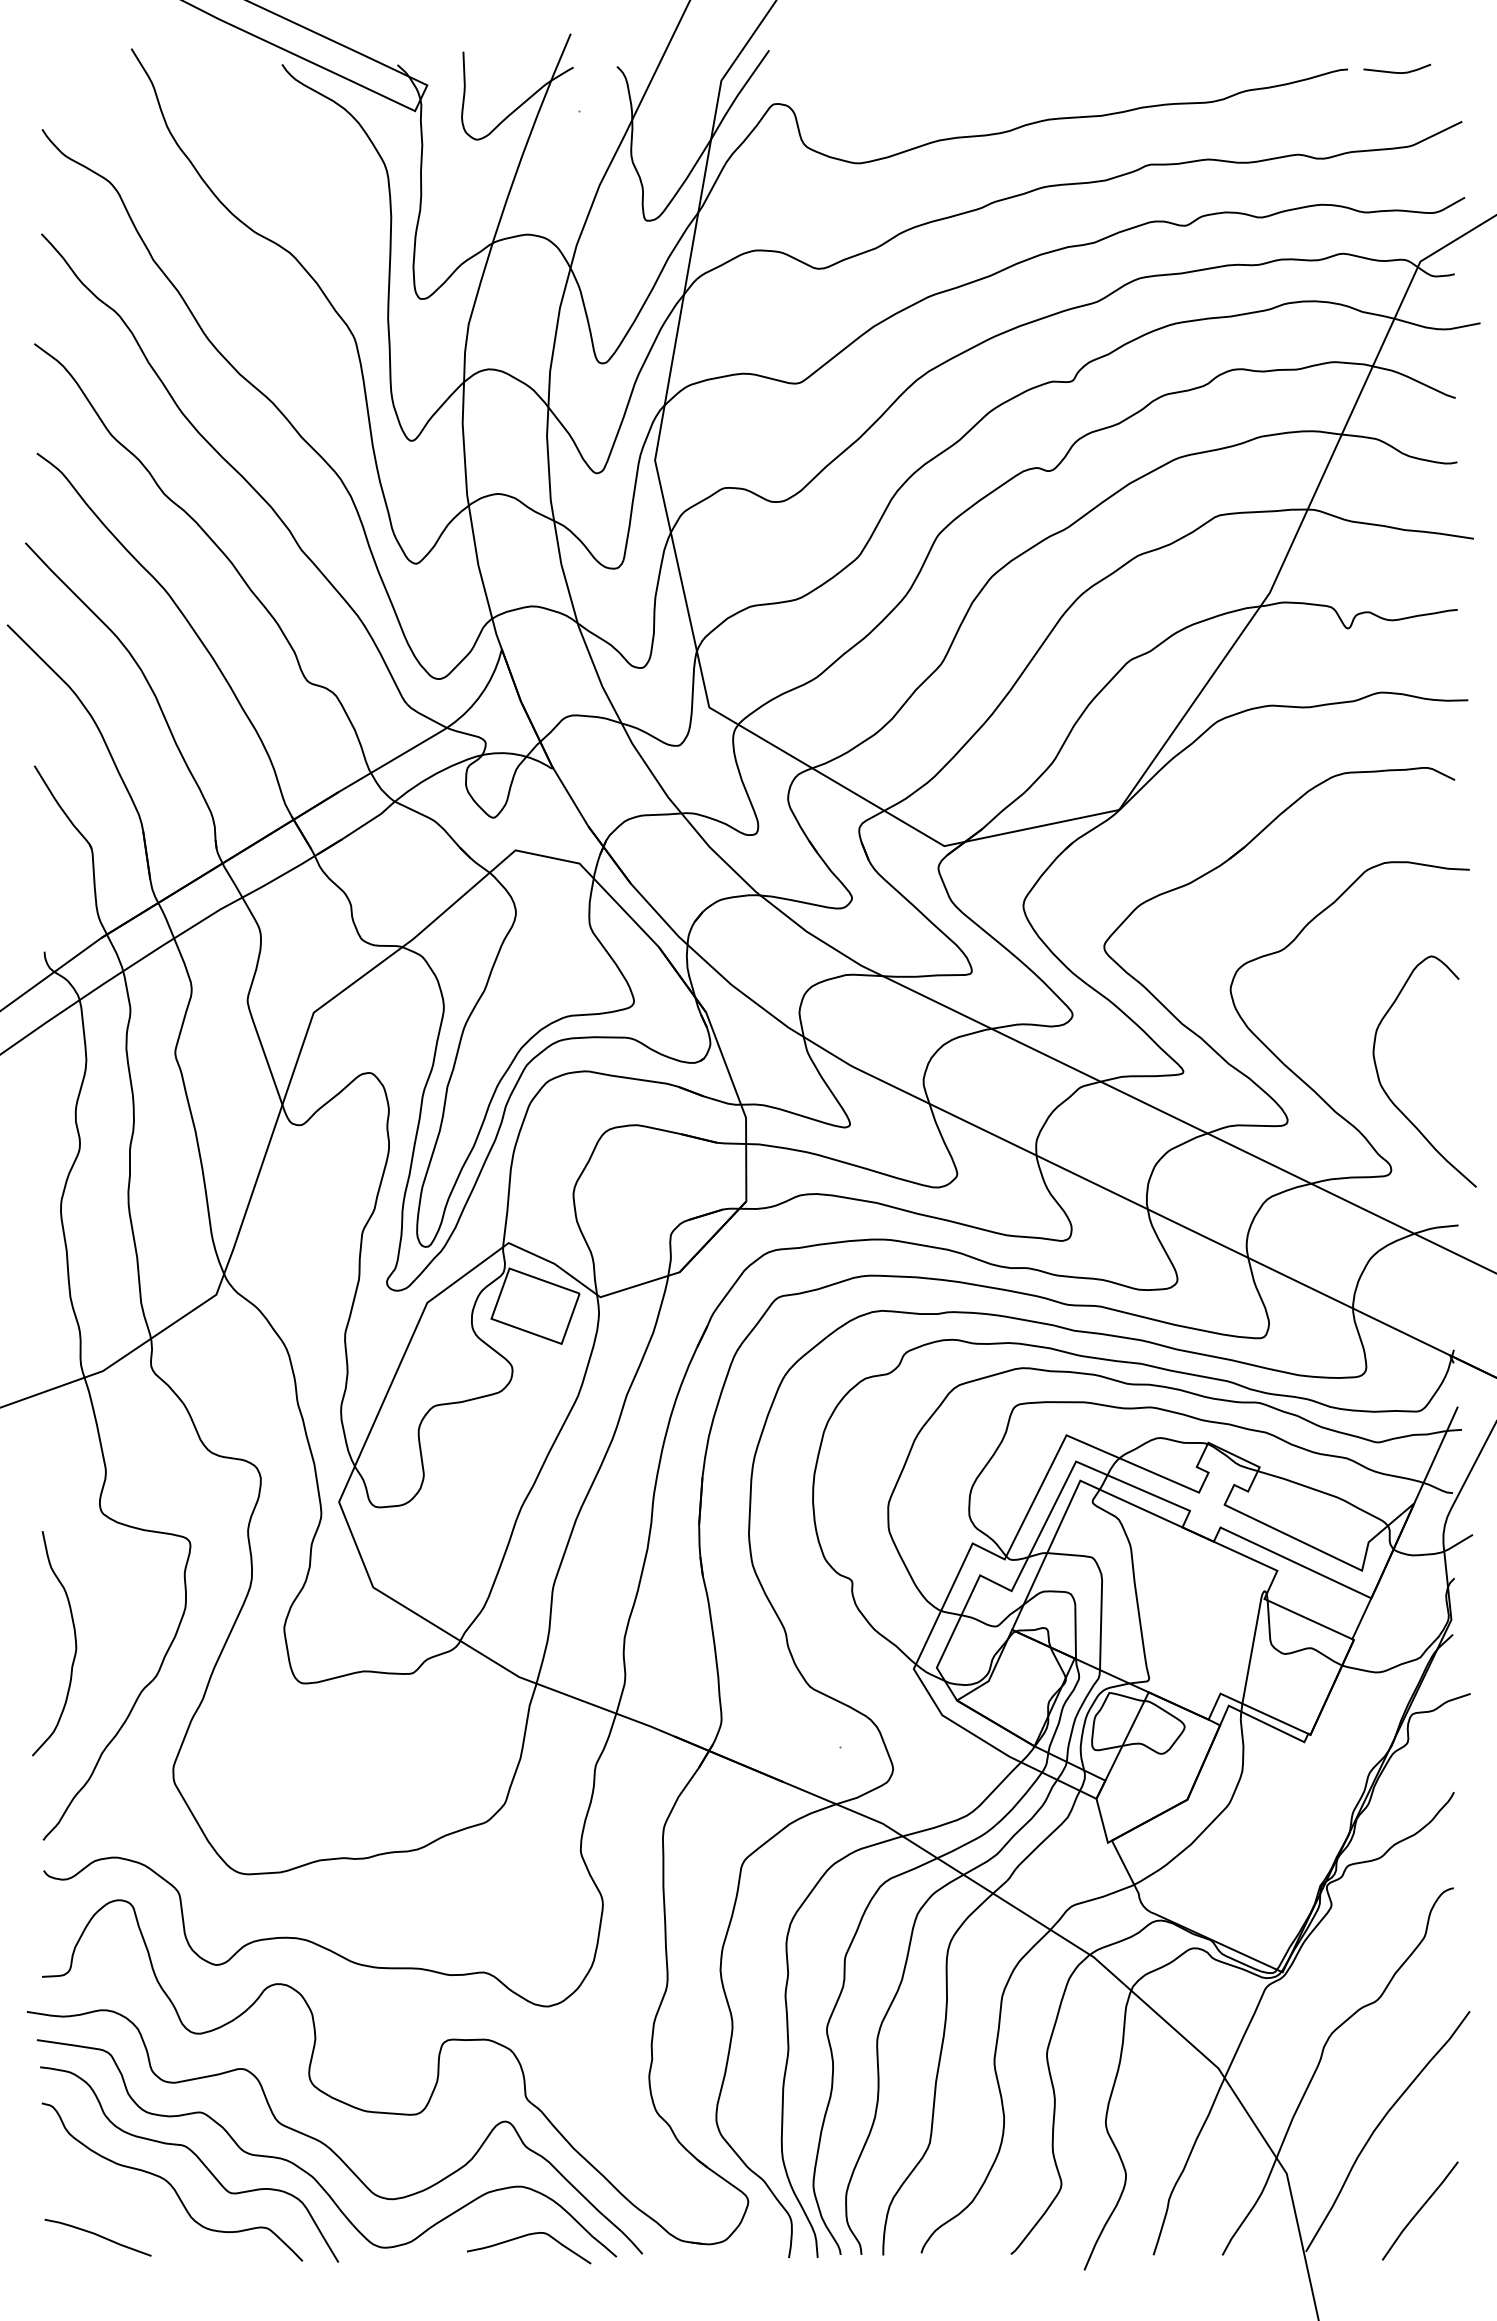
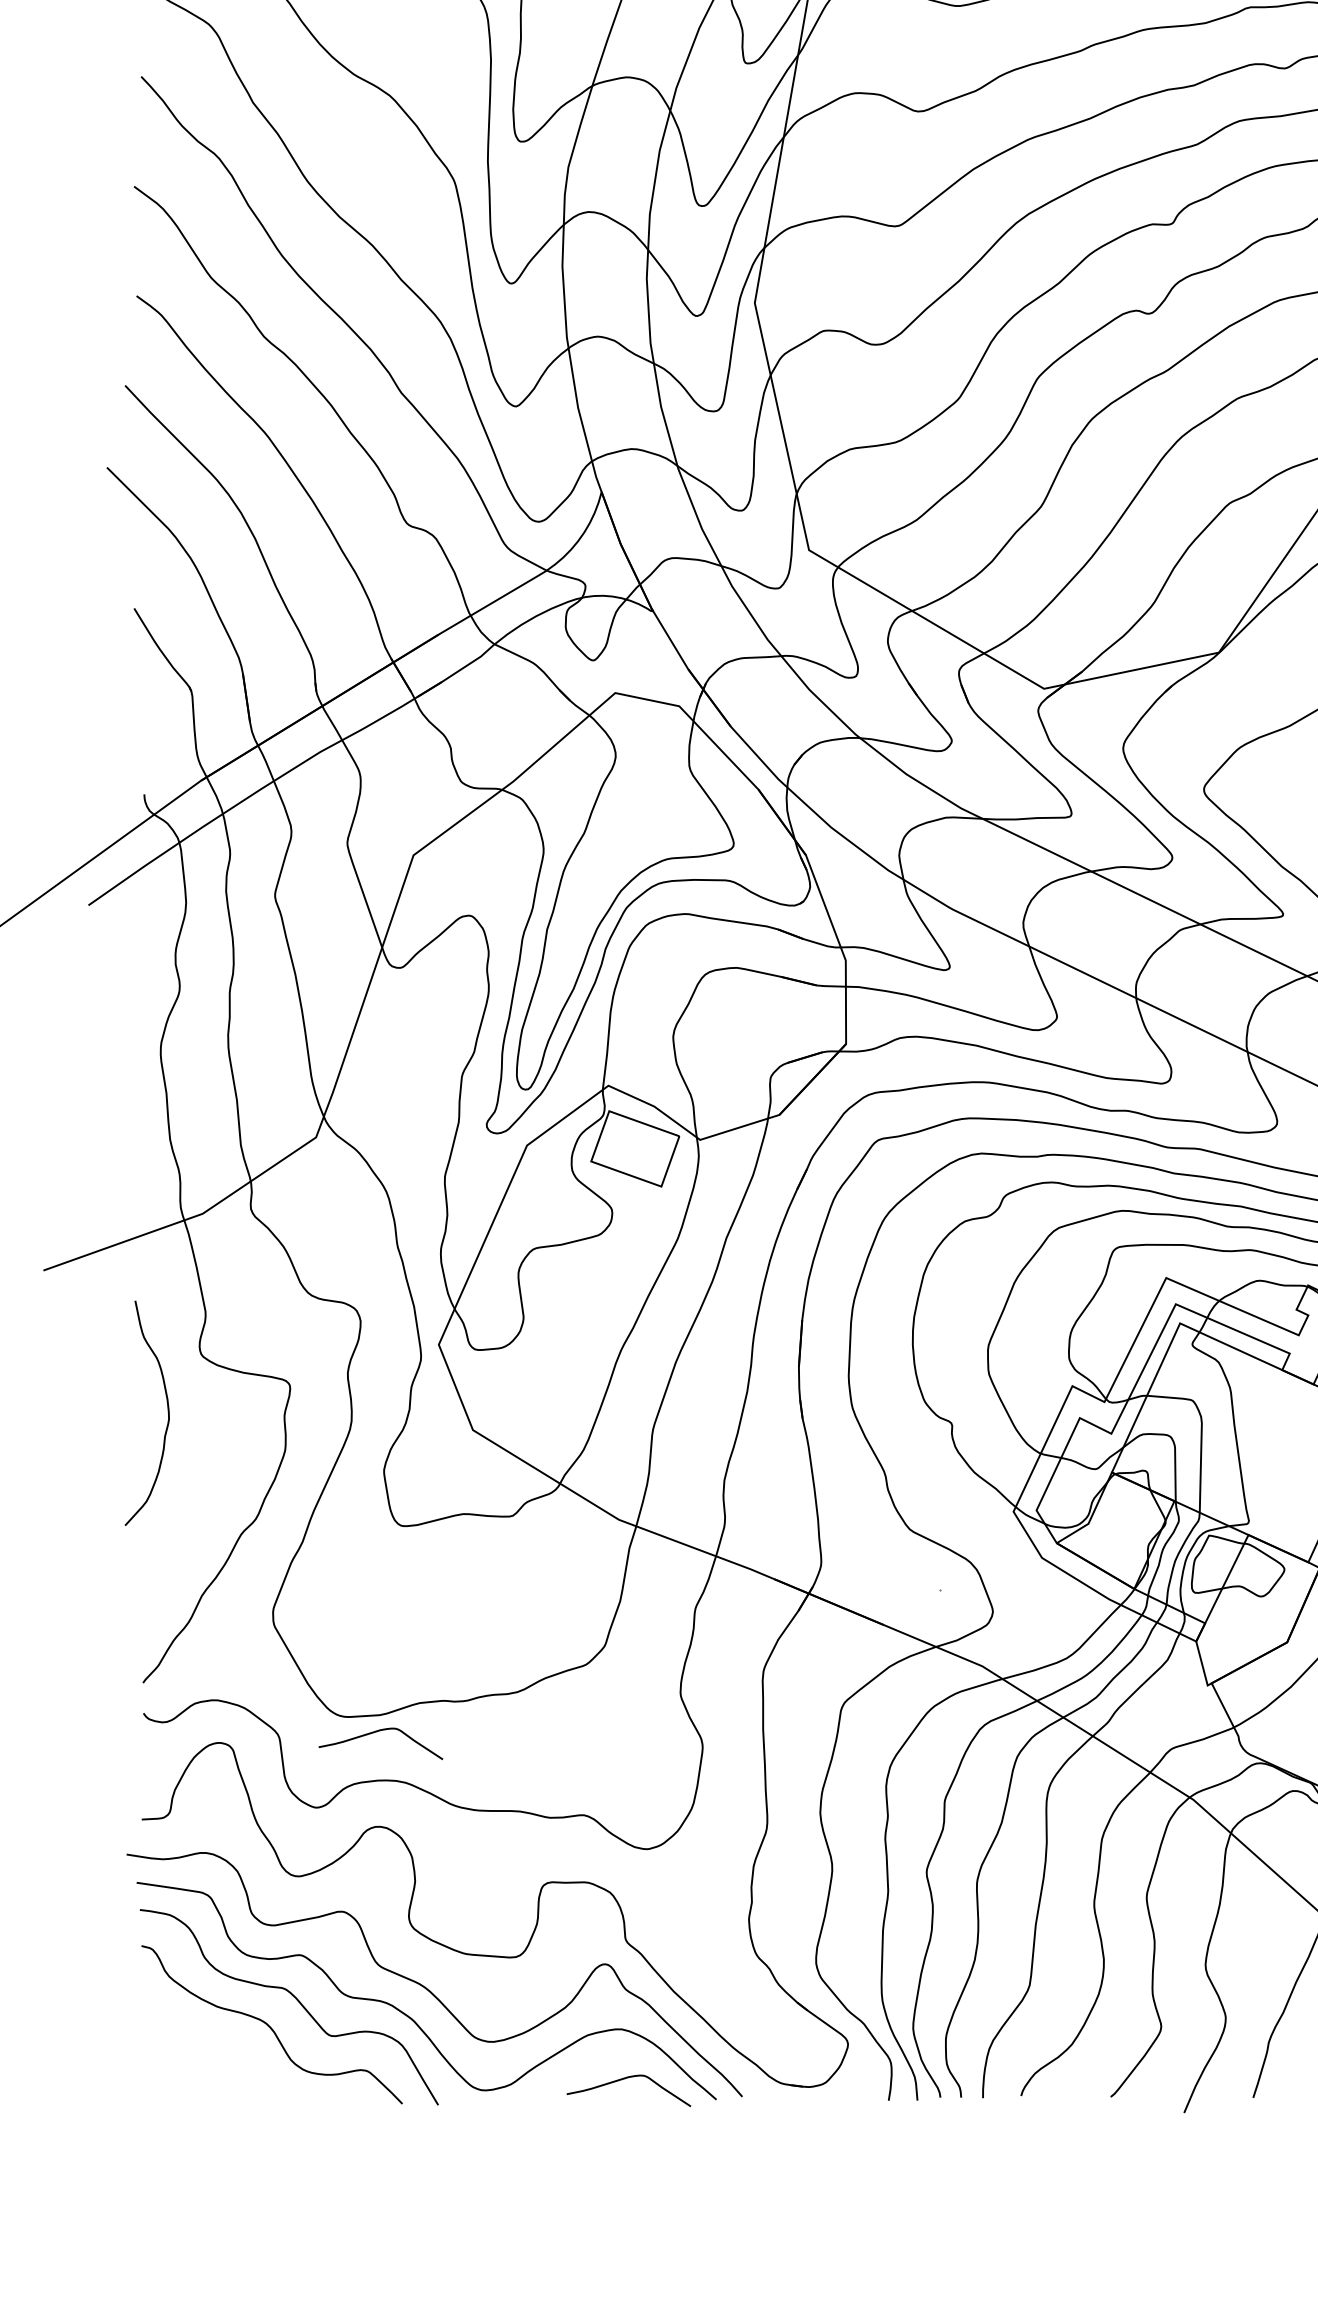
curve: (74, 1639) -> (167, 1409), moved
curve: (278, 1889) -> (378, 1732), added
curve: (98, 2236) -> (198, 2079), removed

